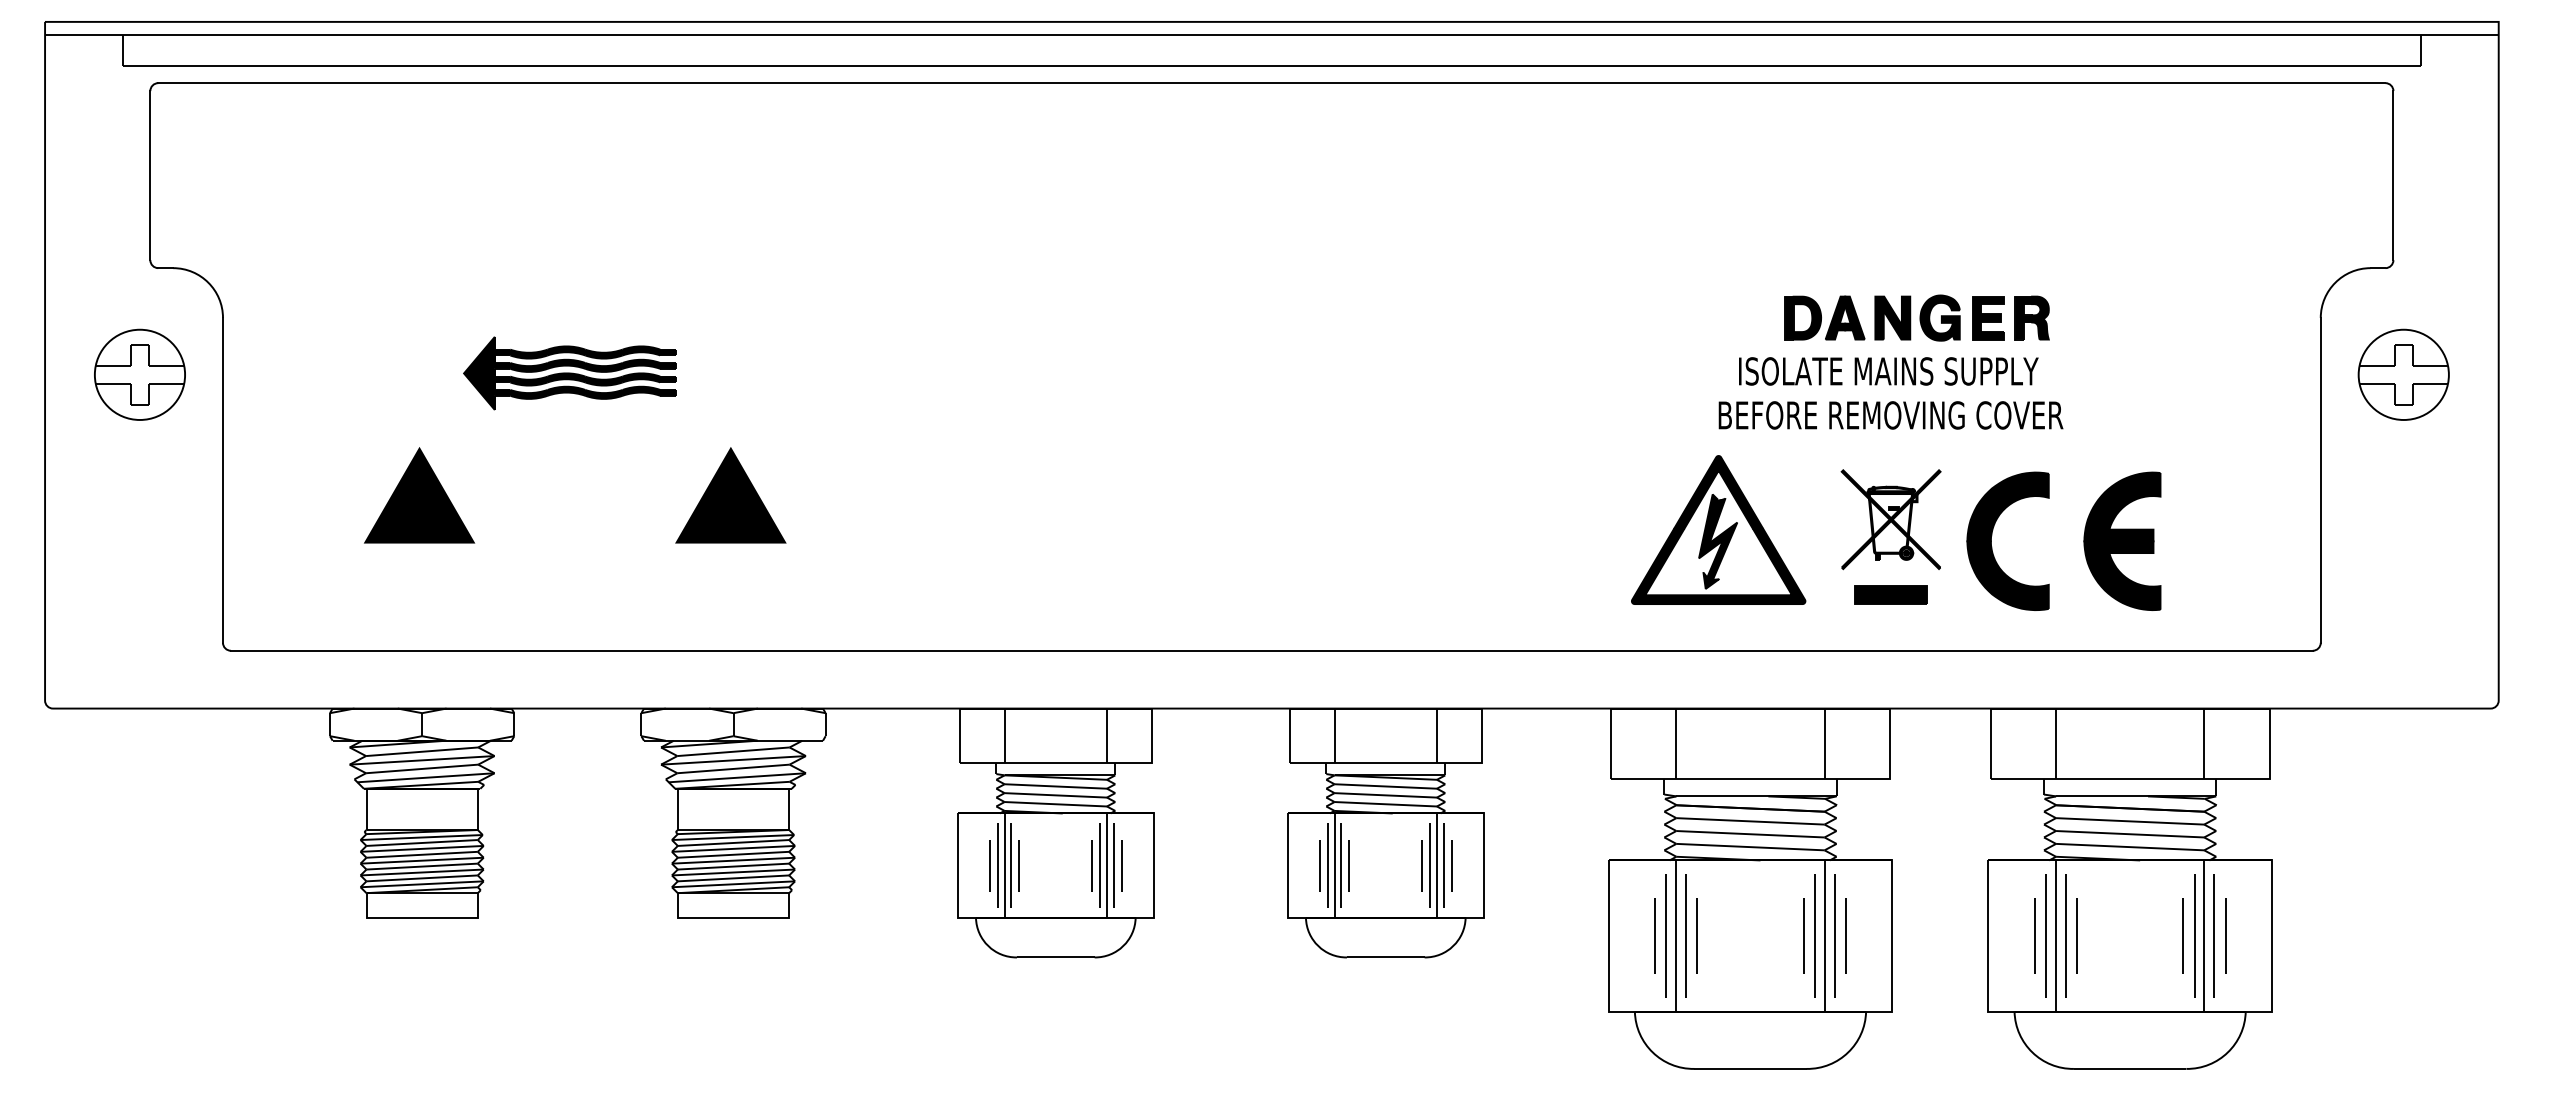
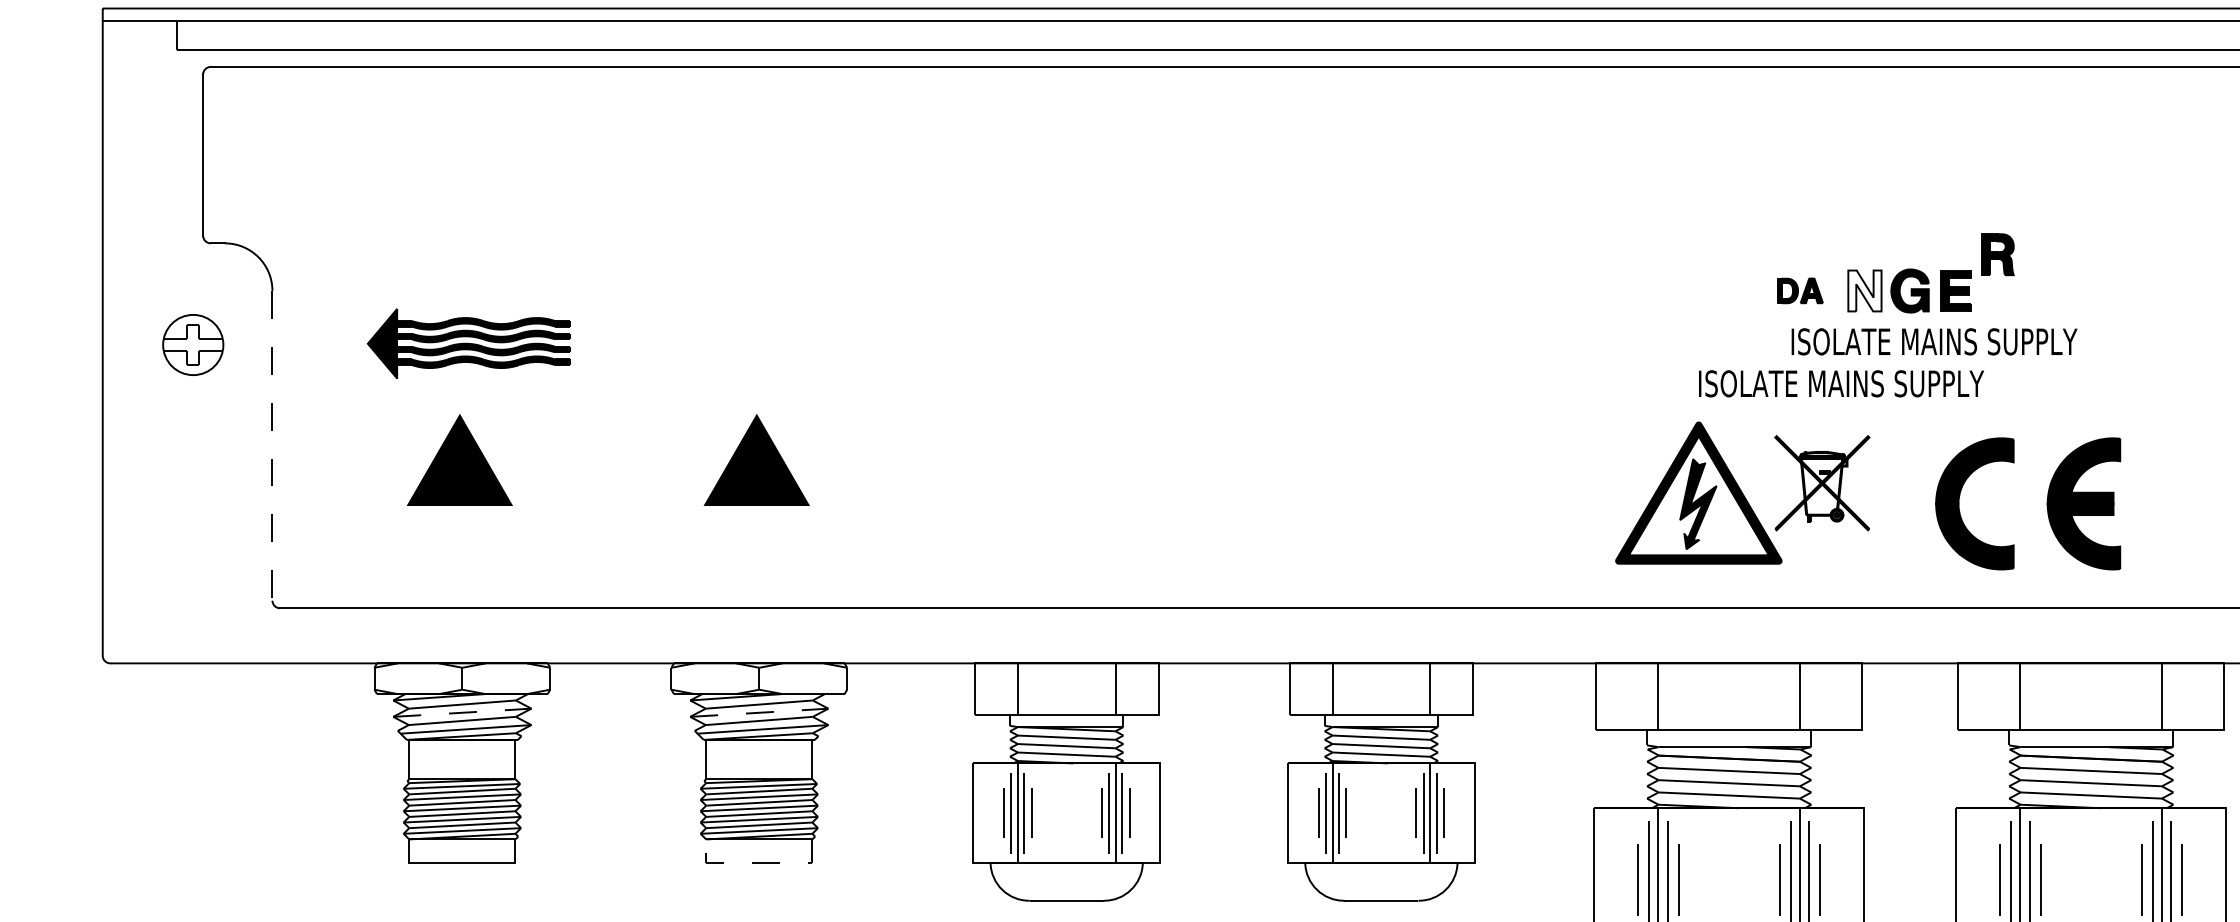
part: (1824, 317) -> (1799, 290), size x0.6
fill: (1892, 317) -> (1864, 290), removed
part: (2031, 317) -> (1997, 254), moved
text: (1888, 371) -> (1934, 341), moved
part: (569, 373) -> (468, 343), moved
part: (139, 374) -> (192, 344), size x0.7
text: (1892, 415) -> (1864, 383), BEFORE REMOVING COVER -> ISOLATE MAINS SUPPLY
line: (223, 480) -> (272, 445), solid -> dashed
part: (1890, 519) -> (1821, 483), moved
part: (1890, 594) -> (1862, 554), removed
line: (422, 760) -> (462, 712), solid -> dashed
line: (733, 760) -> (759, 712), solid -> dashed
line: (733, 917) -> (759, 862), solid -> dashed

